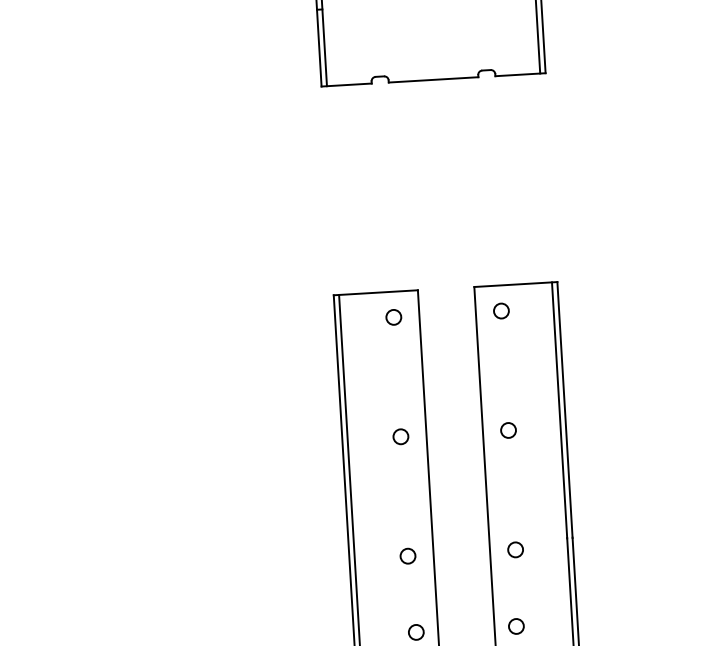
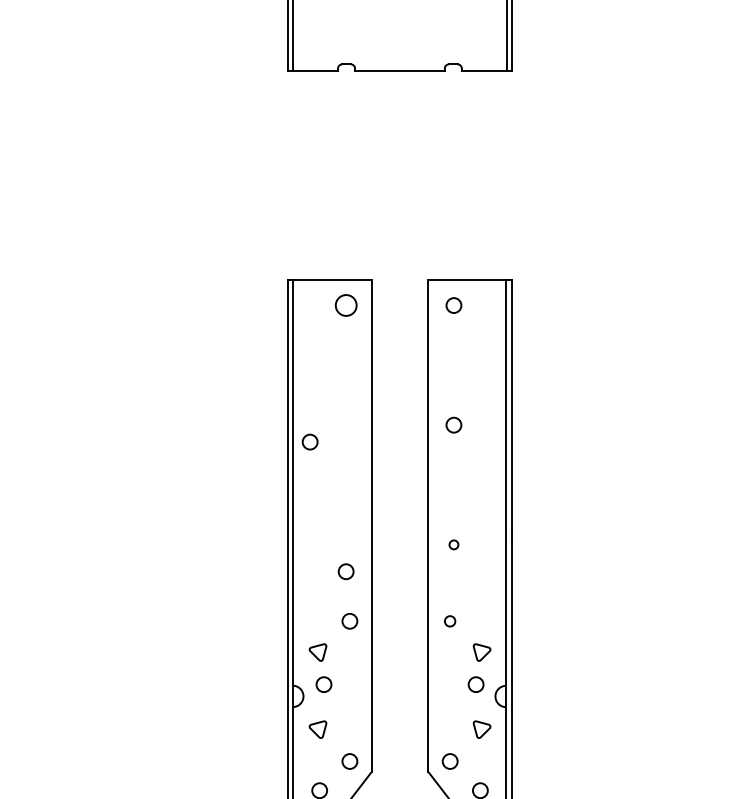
circle: (393, 317) -> (345, 305), size x1.4
circle: (400, 436) -> (309, 441), moved
circle: (515, 549) -> (453, 544), size x0.6
circle: (407, 556) -> (345, 571), moved
circle: (515, 626) -> (449, 621), size x0.7

